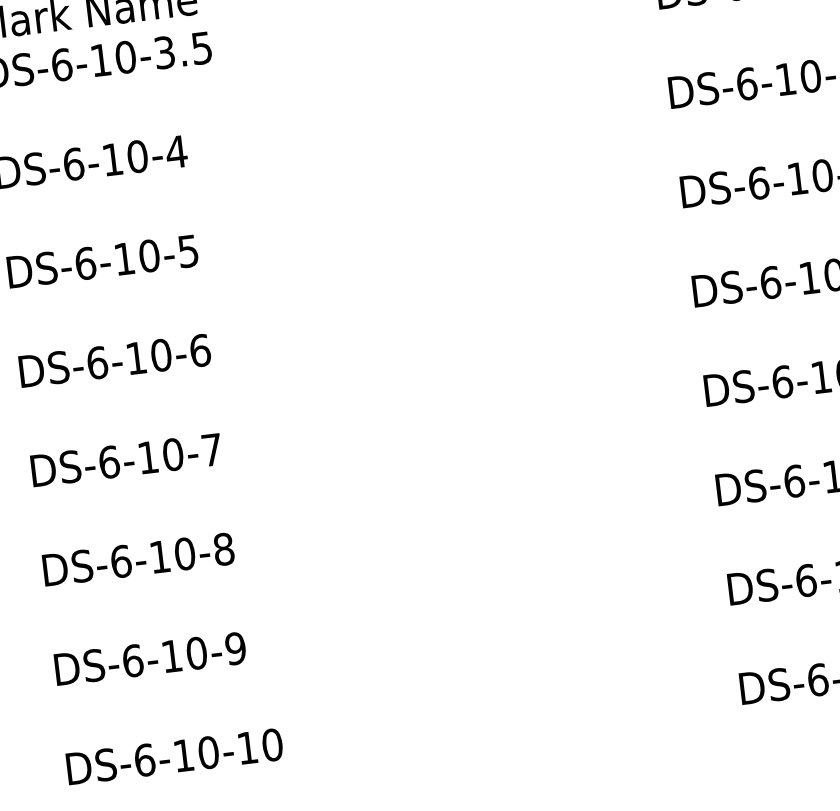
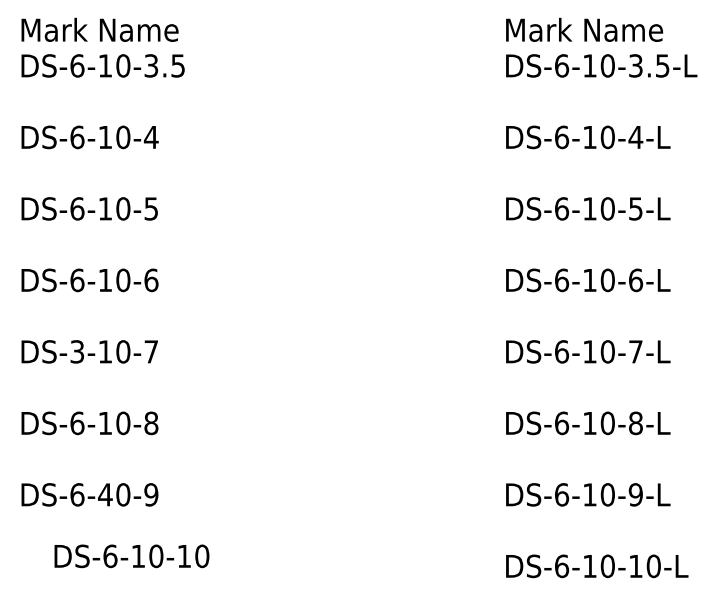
text: (109, 461) -> (77, 351), DS-6-10-7 -> DS-3-10-7
text: (171, 655) -> (105, 494), DS-6-10-9 -> DS-6-40-9
text: (174, 756) -> (131, 556), moved

